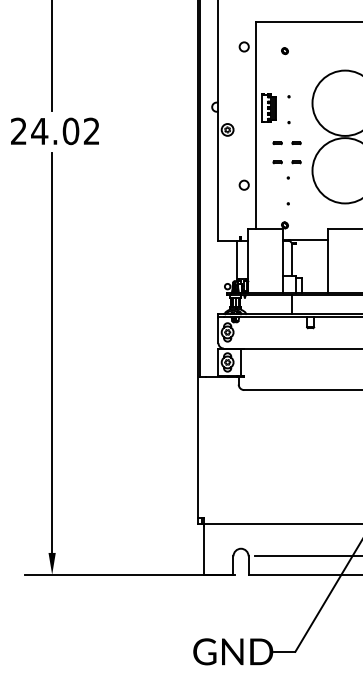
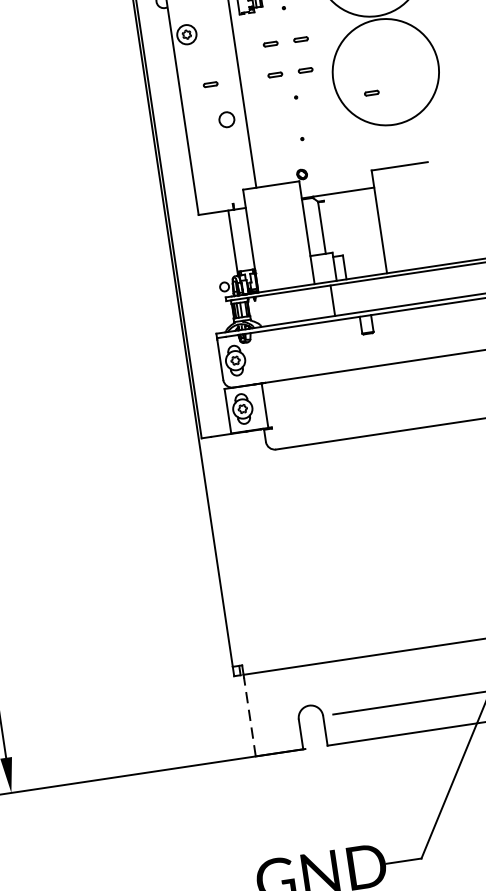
part: (237, 162) -> (210, 84), added
part: (334, 182) -> (371, 93), added
line: (203, 549) -> (248, 715), solid -> dashed

